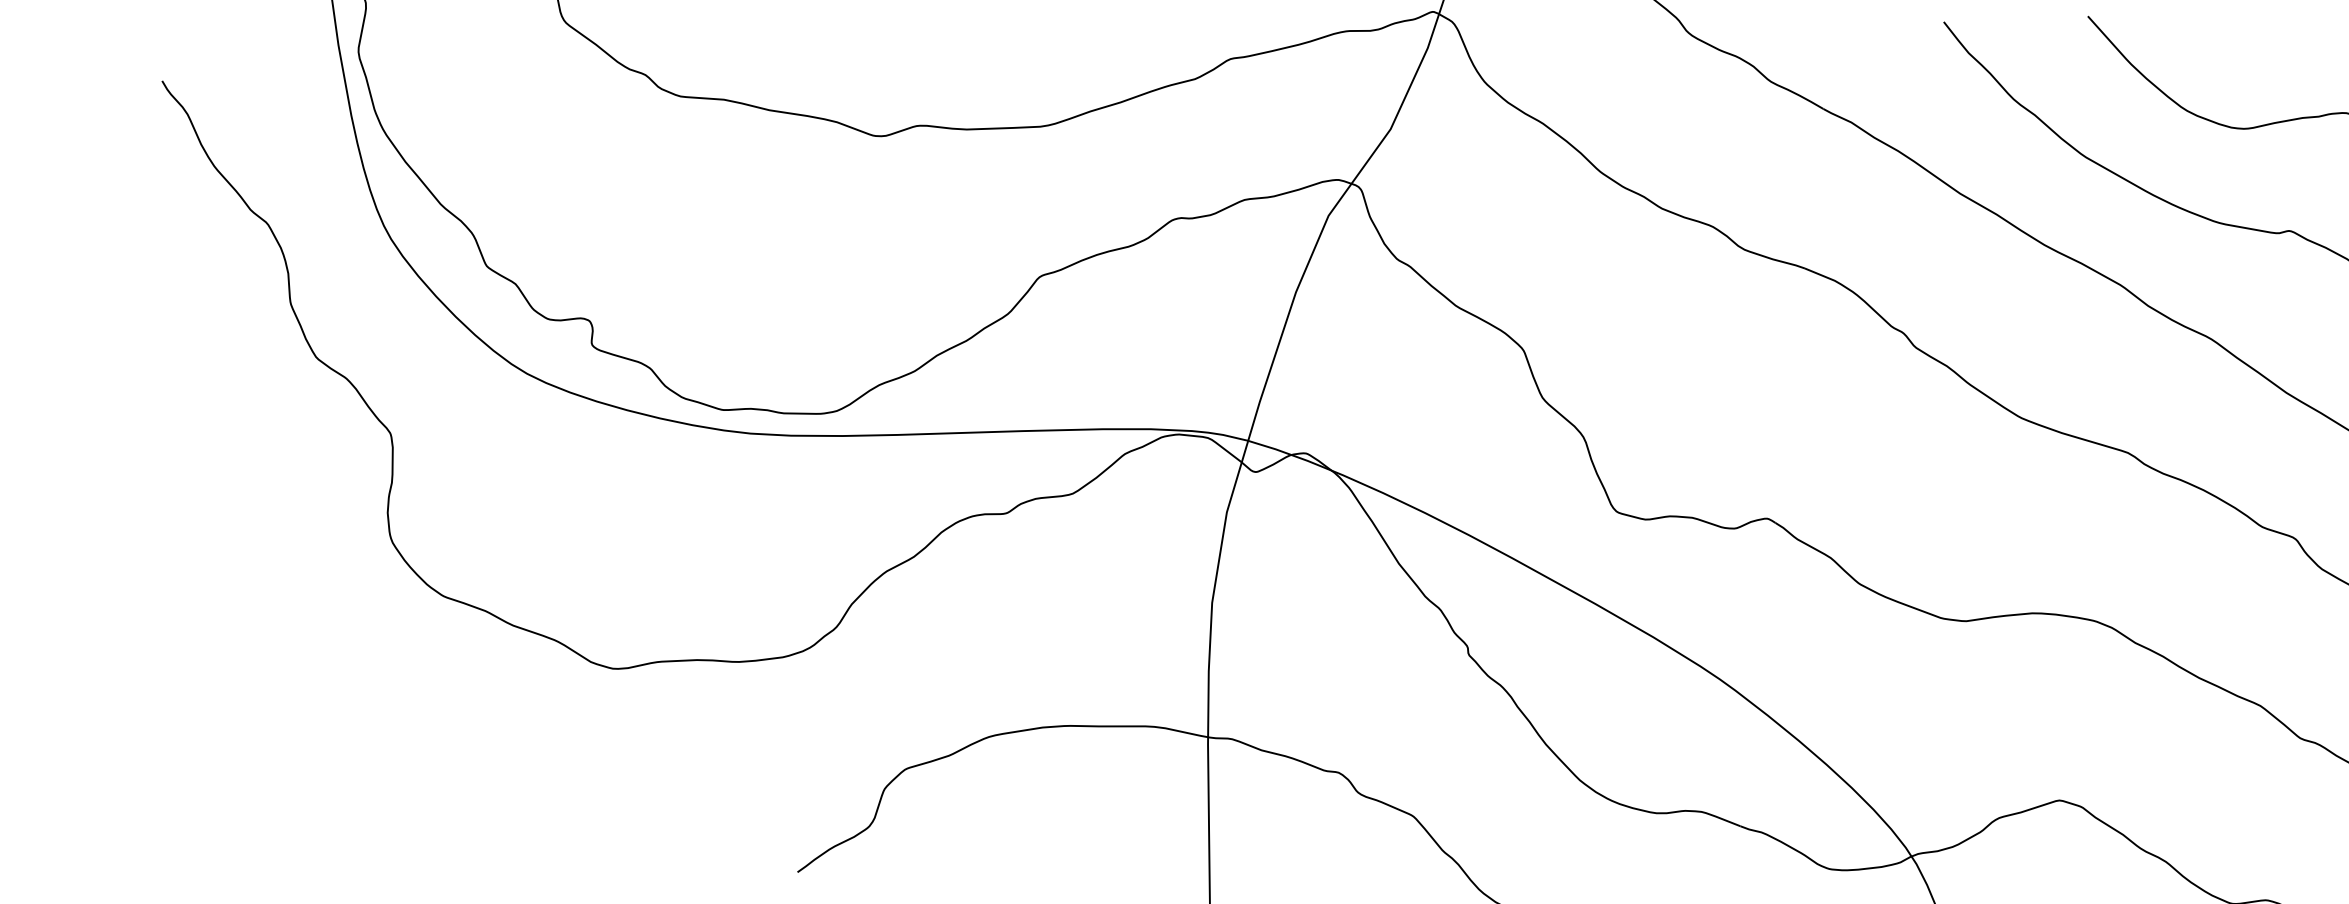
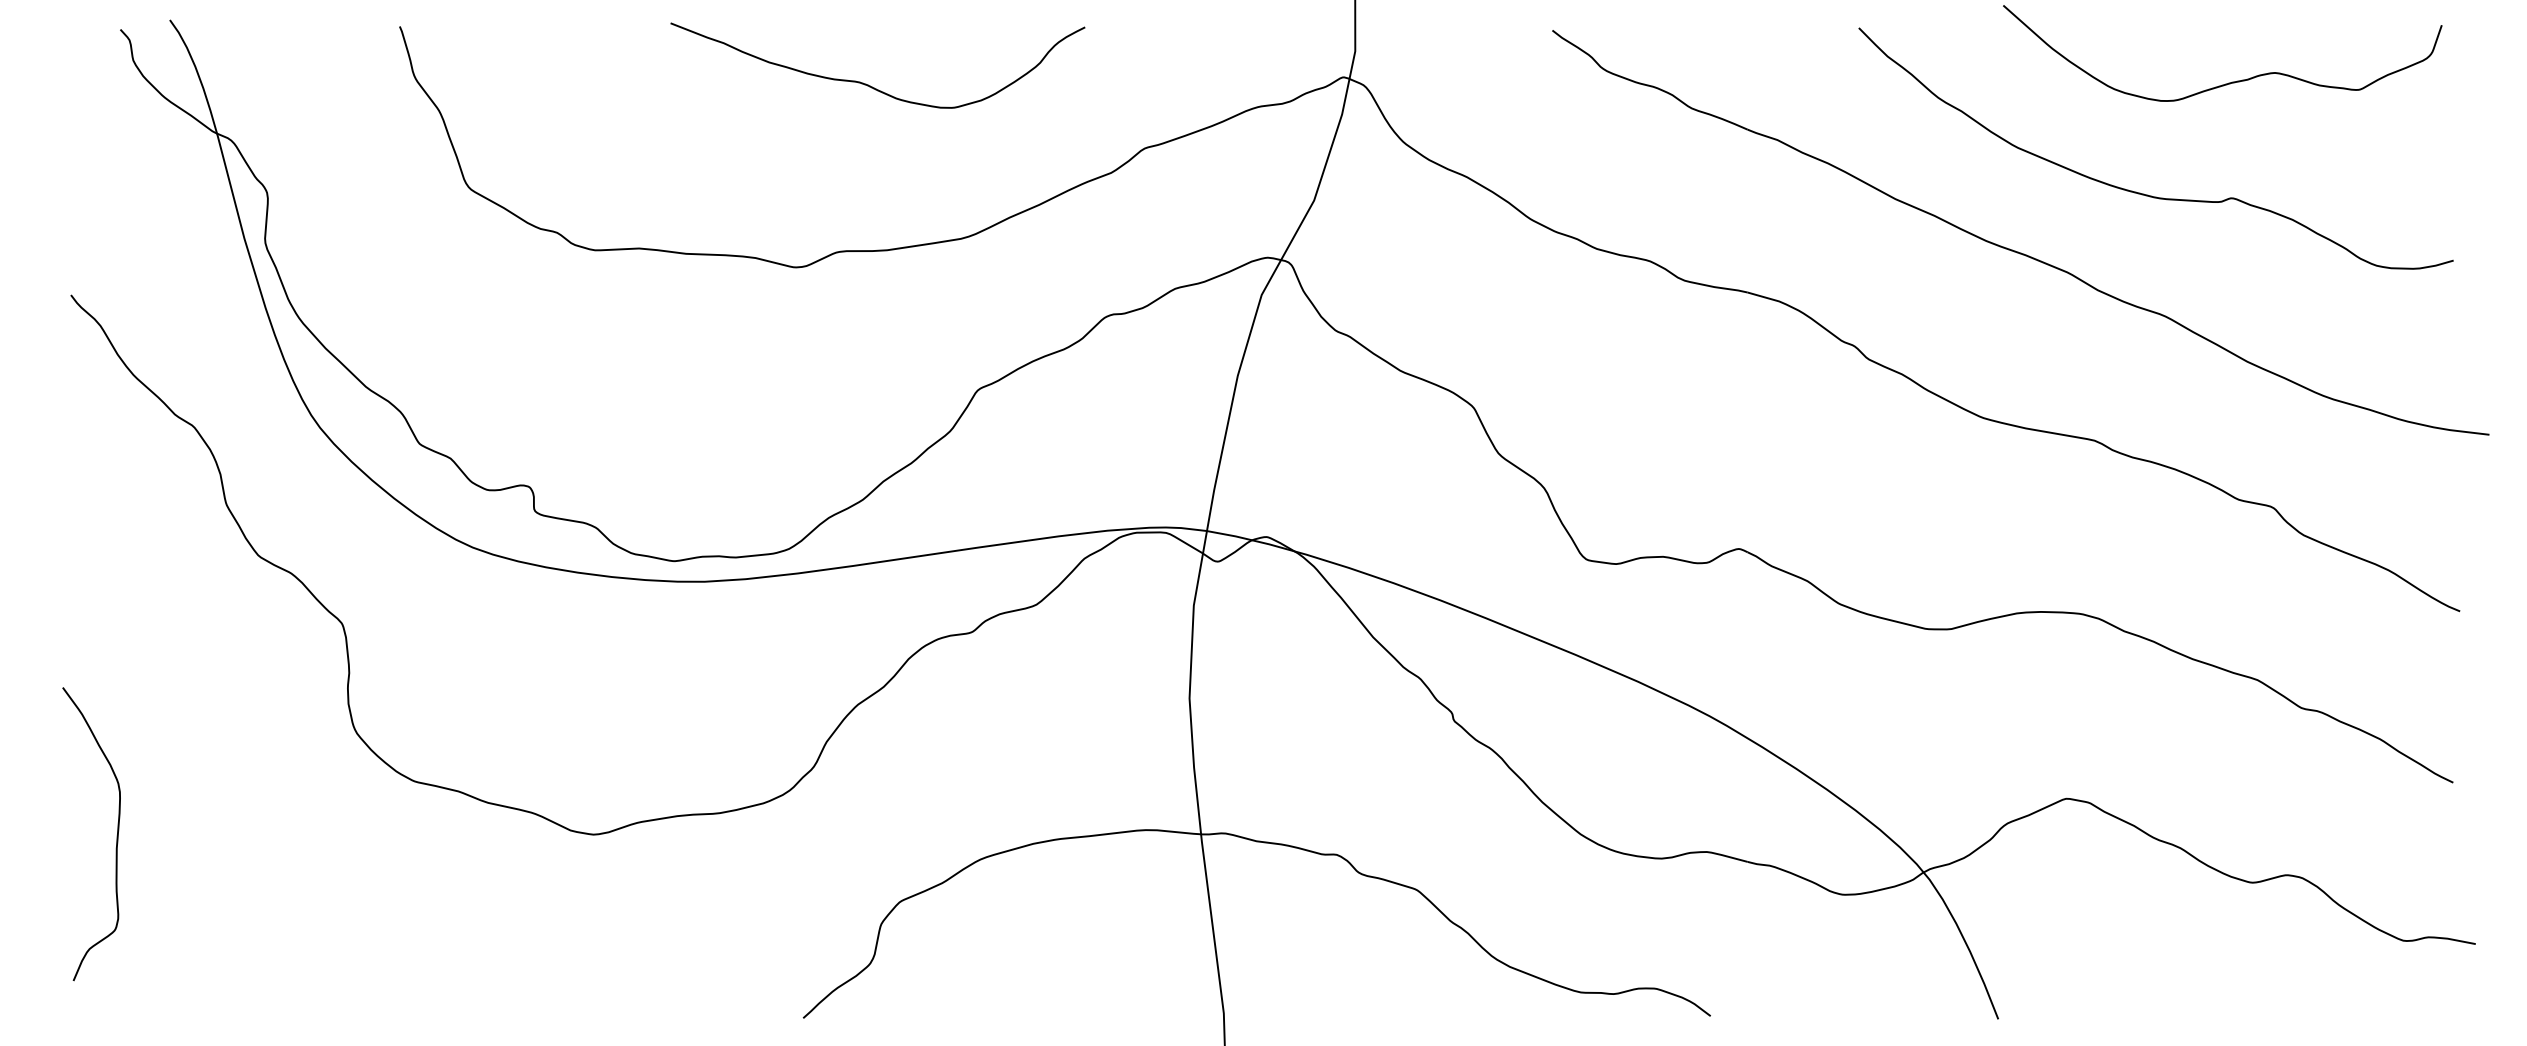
curve: (145, 615) -> (116, 835), added

